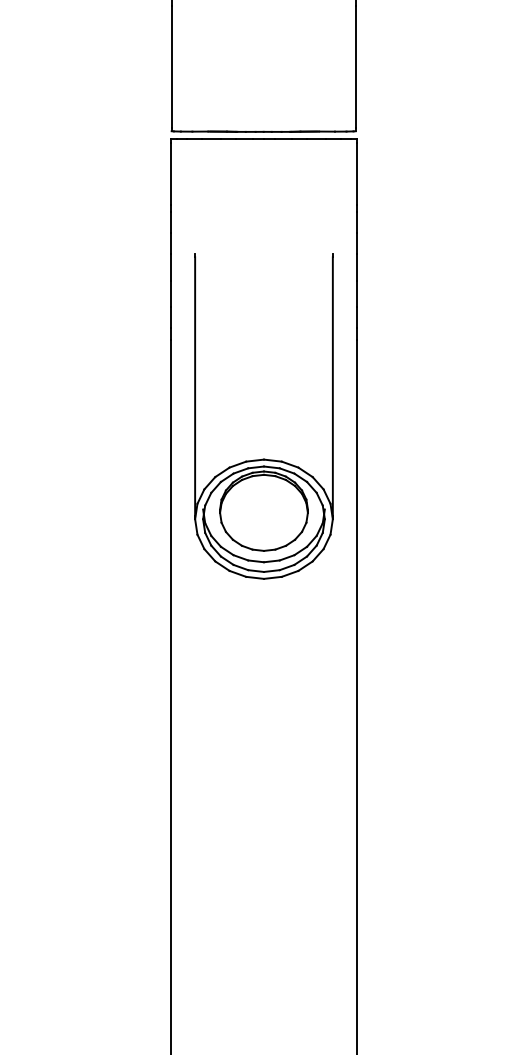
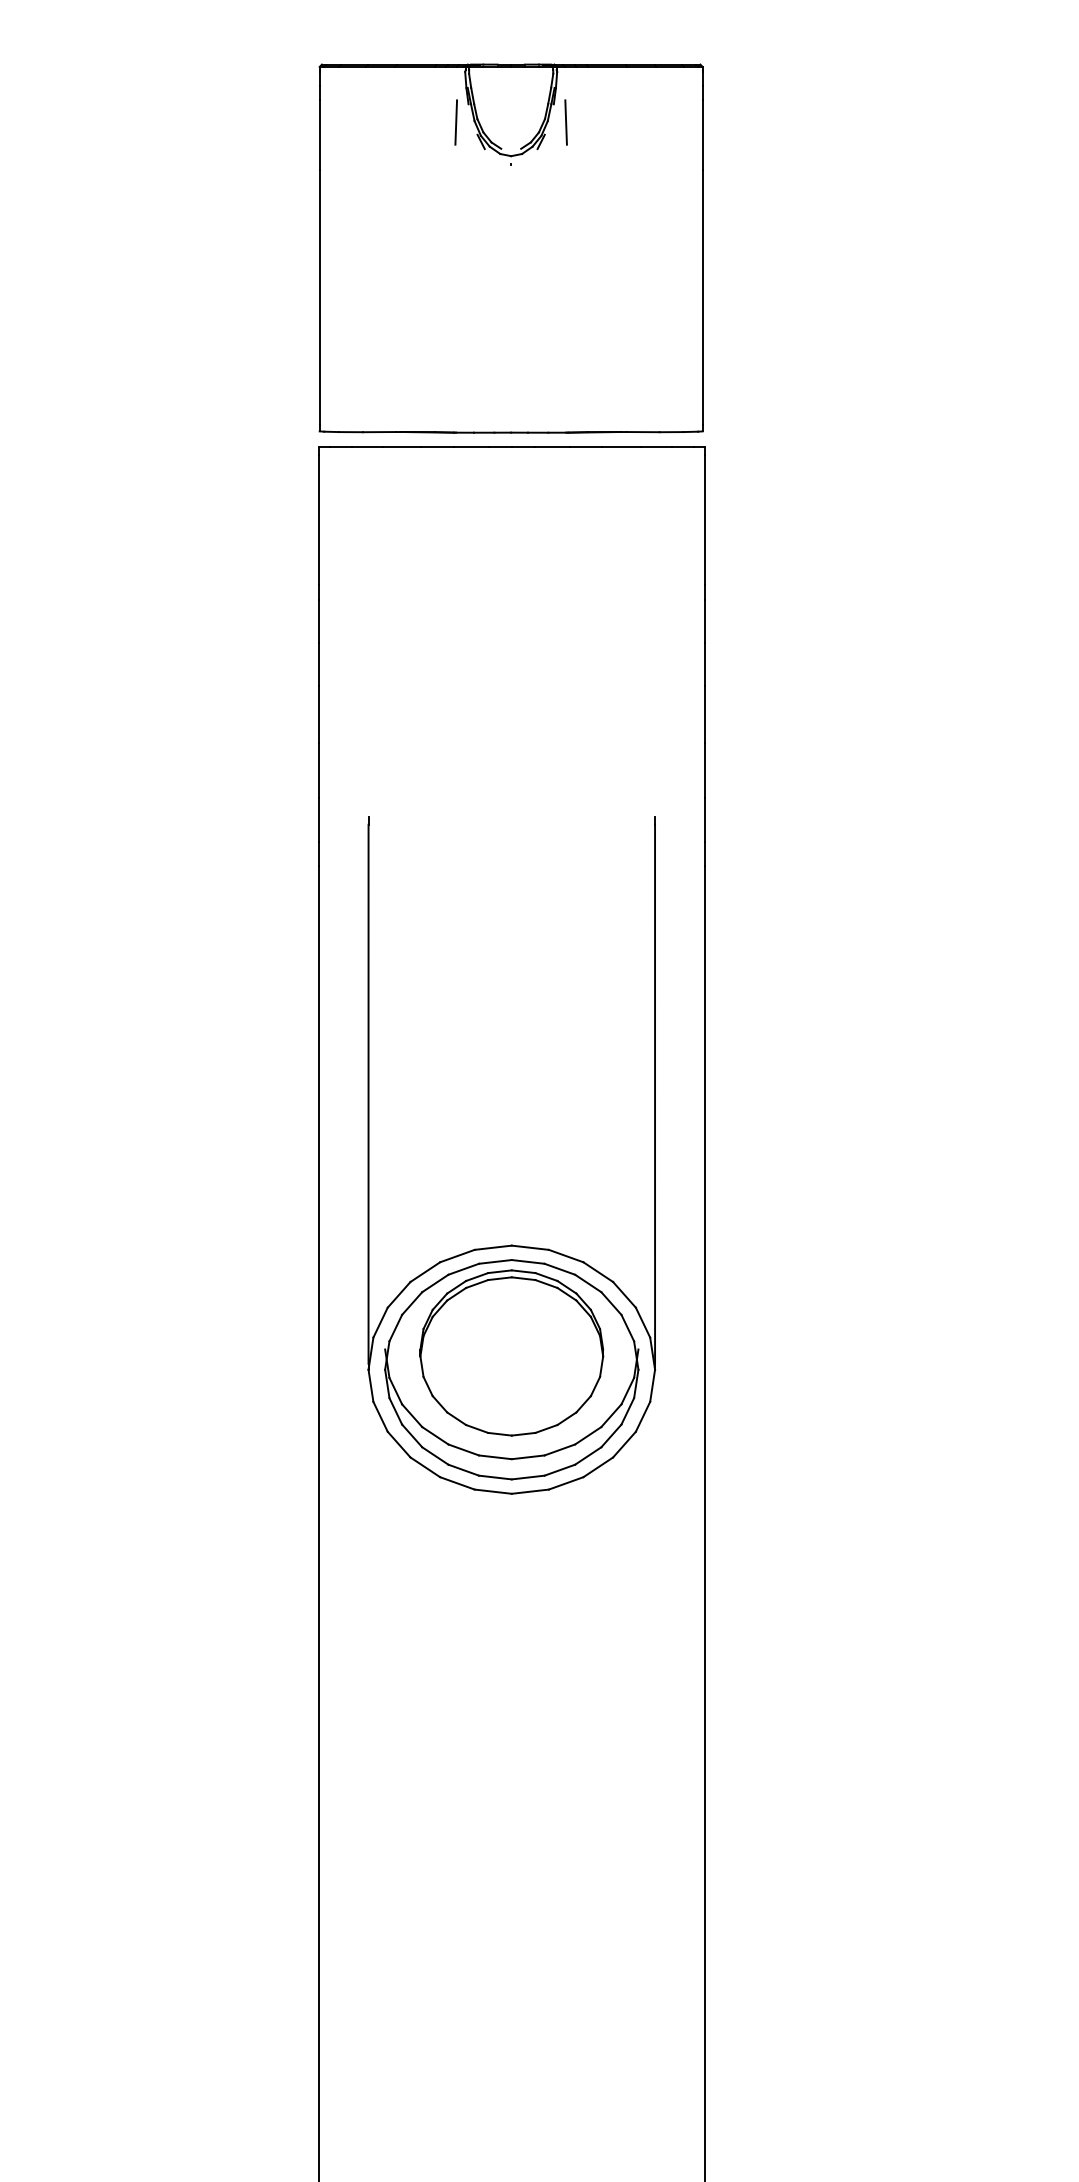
part: (263, 458) -> (510, 1243), moved

